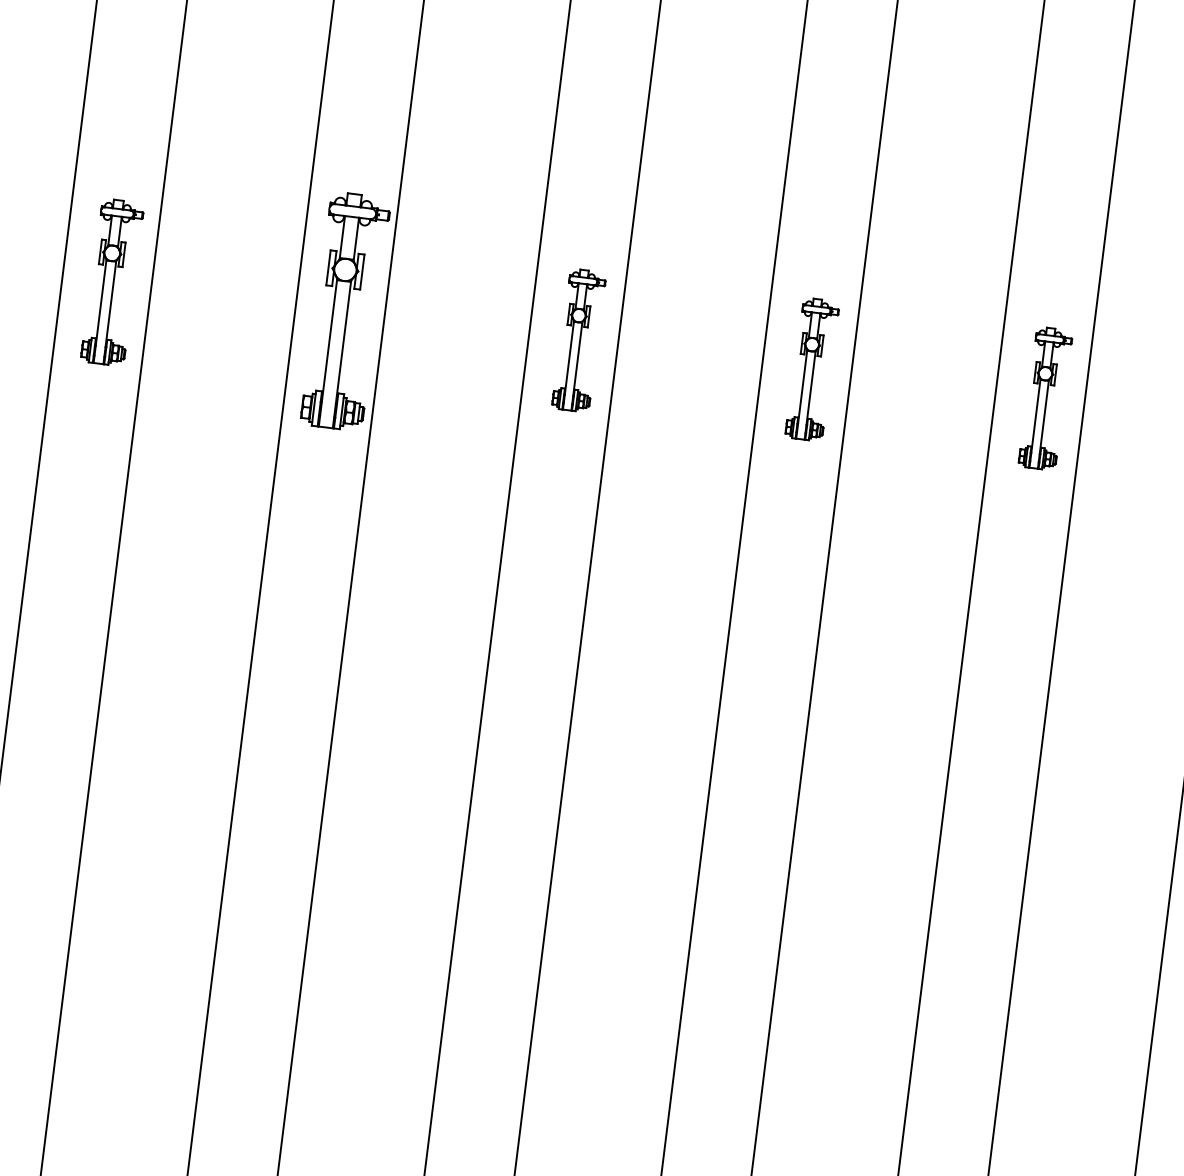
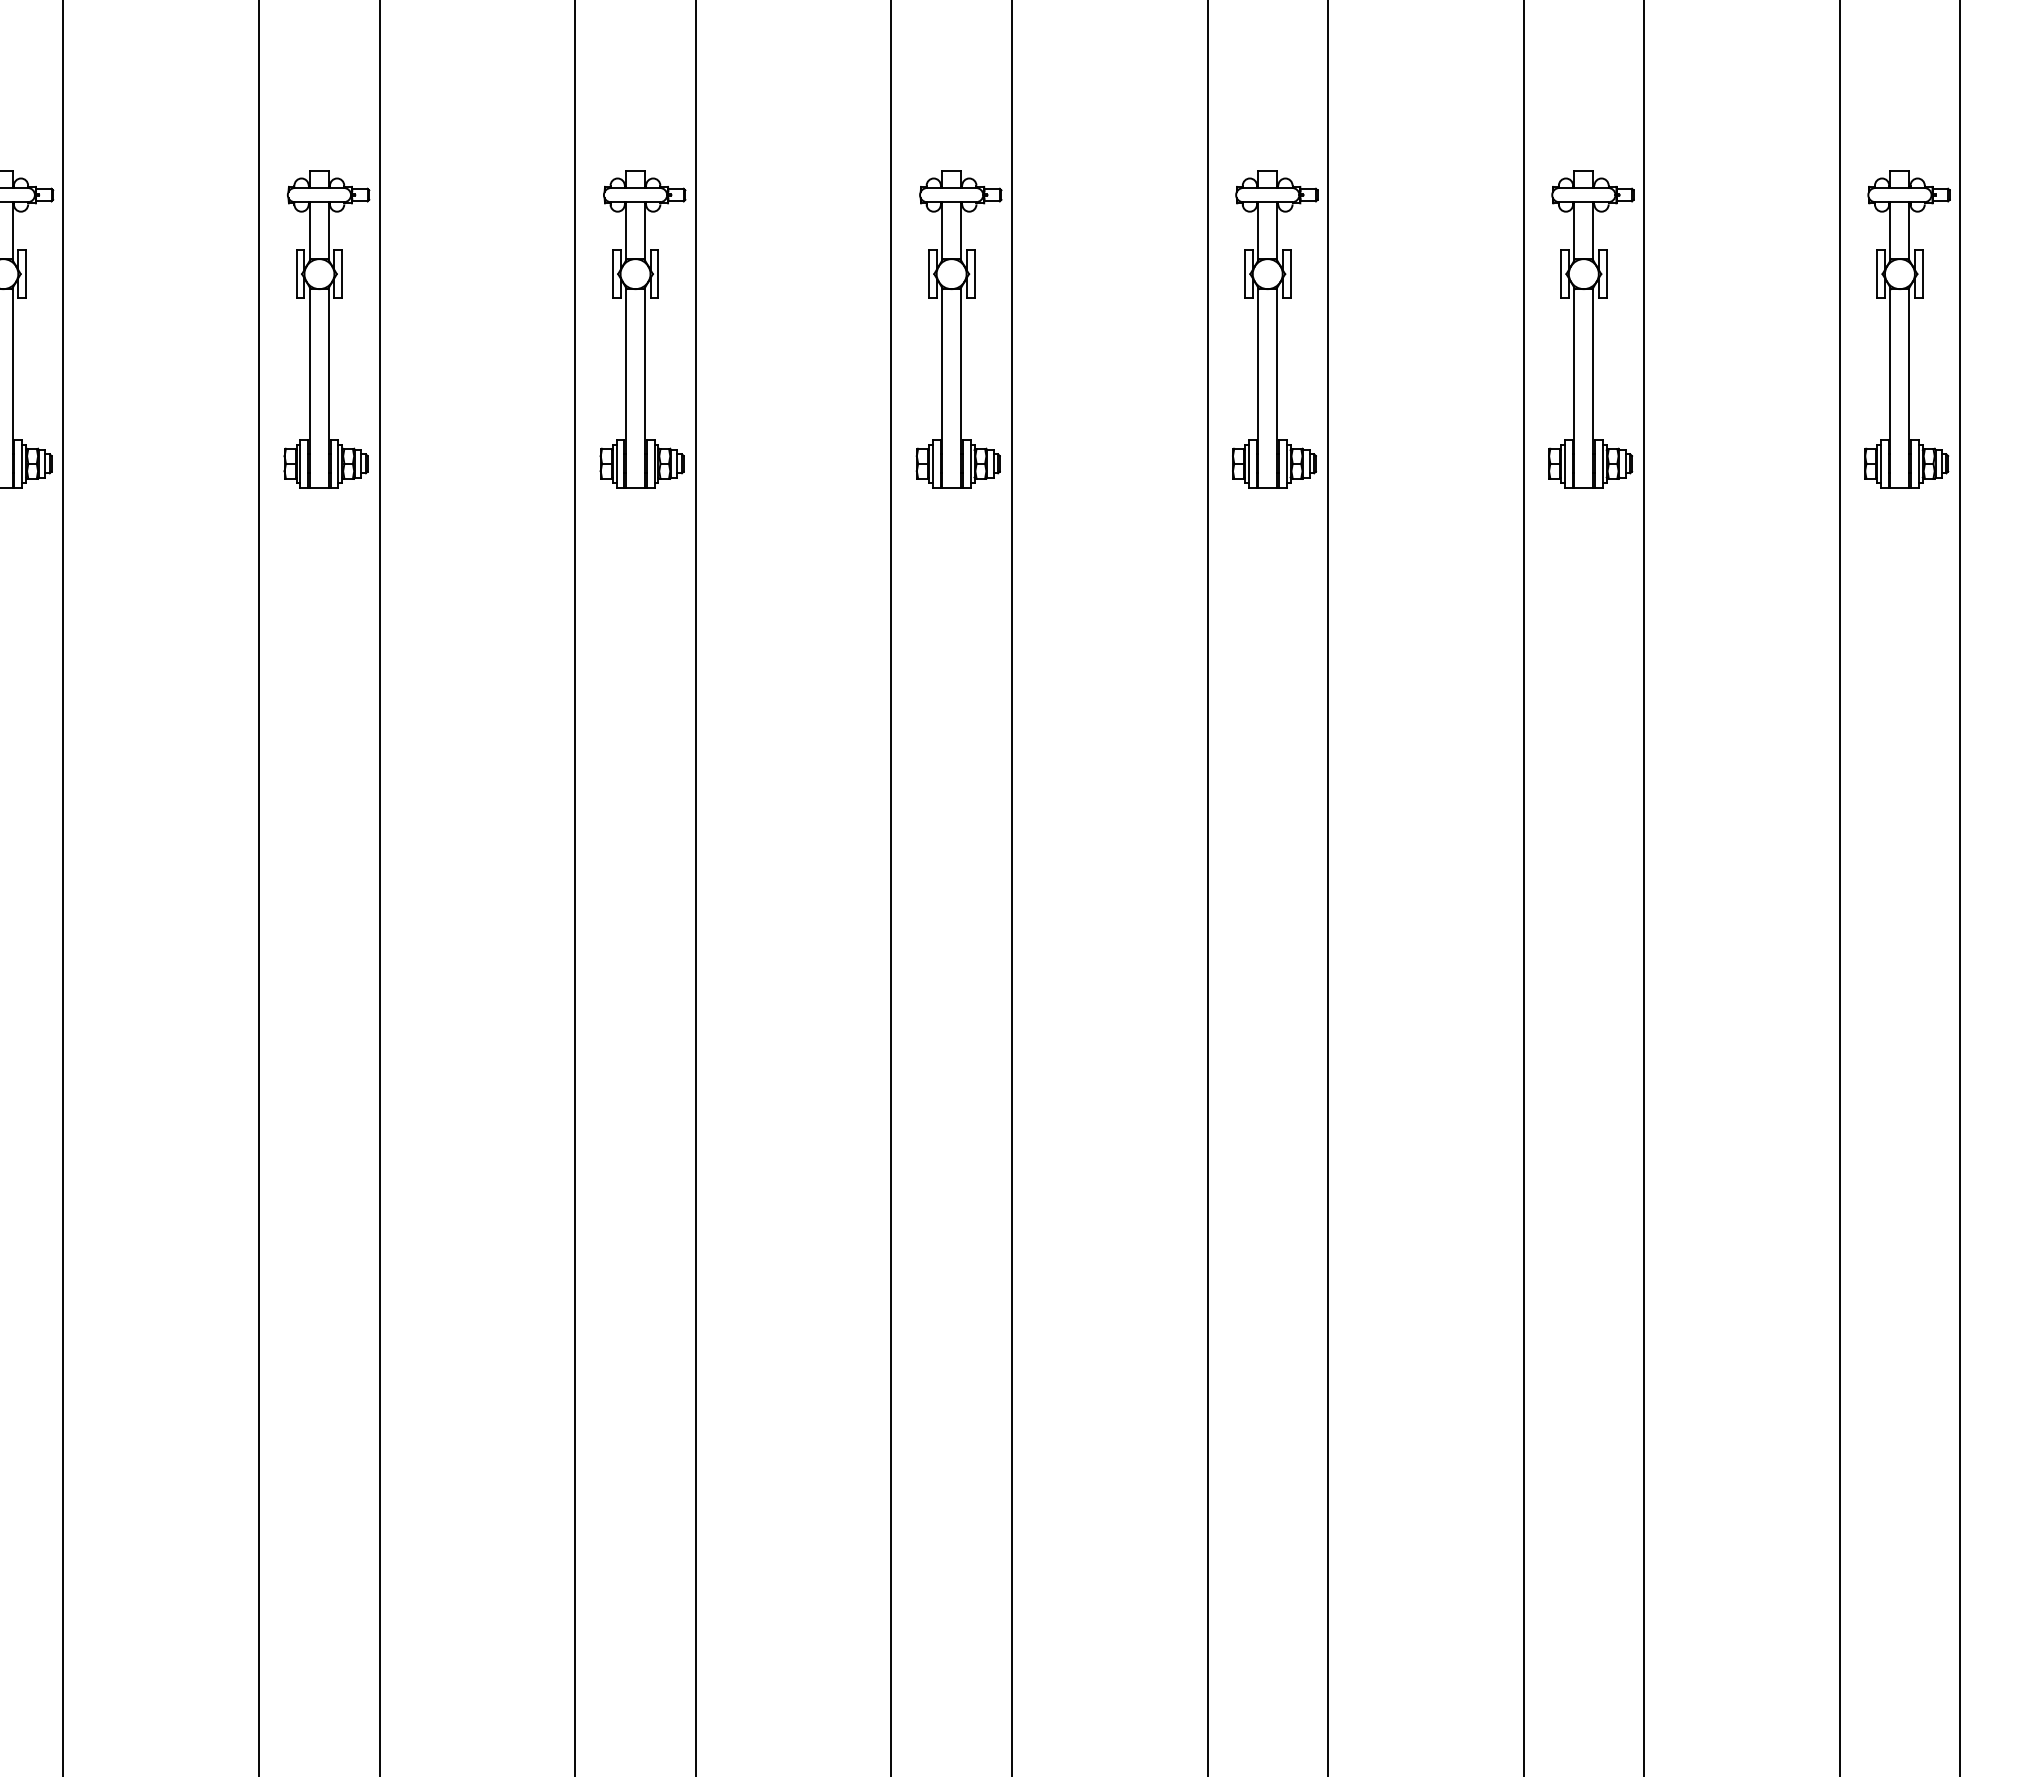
part: (112, 282) -> (642, 329), size x1.43
part: (579, 340) -> (1275, 329), size x1.67
part: (812, 369) -> (1591, 329), size x1.67
part: (1045, 398) -> (1907, 329), size x1.67

